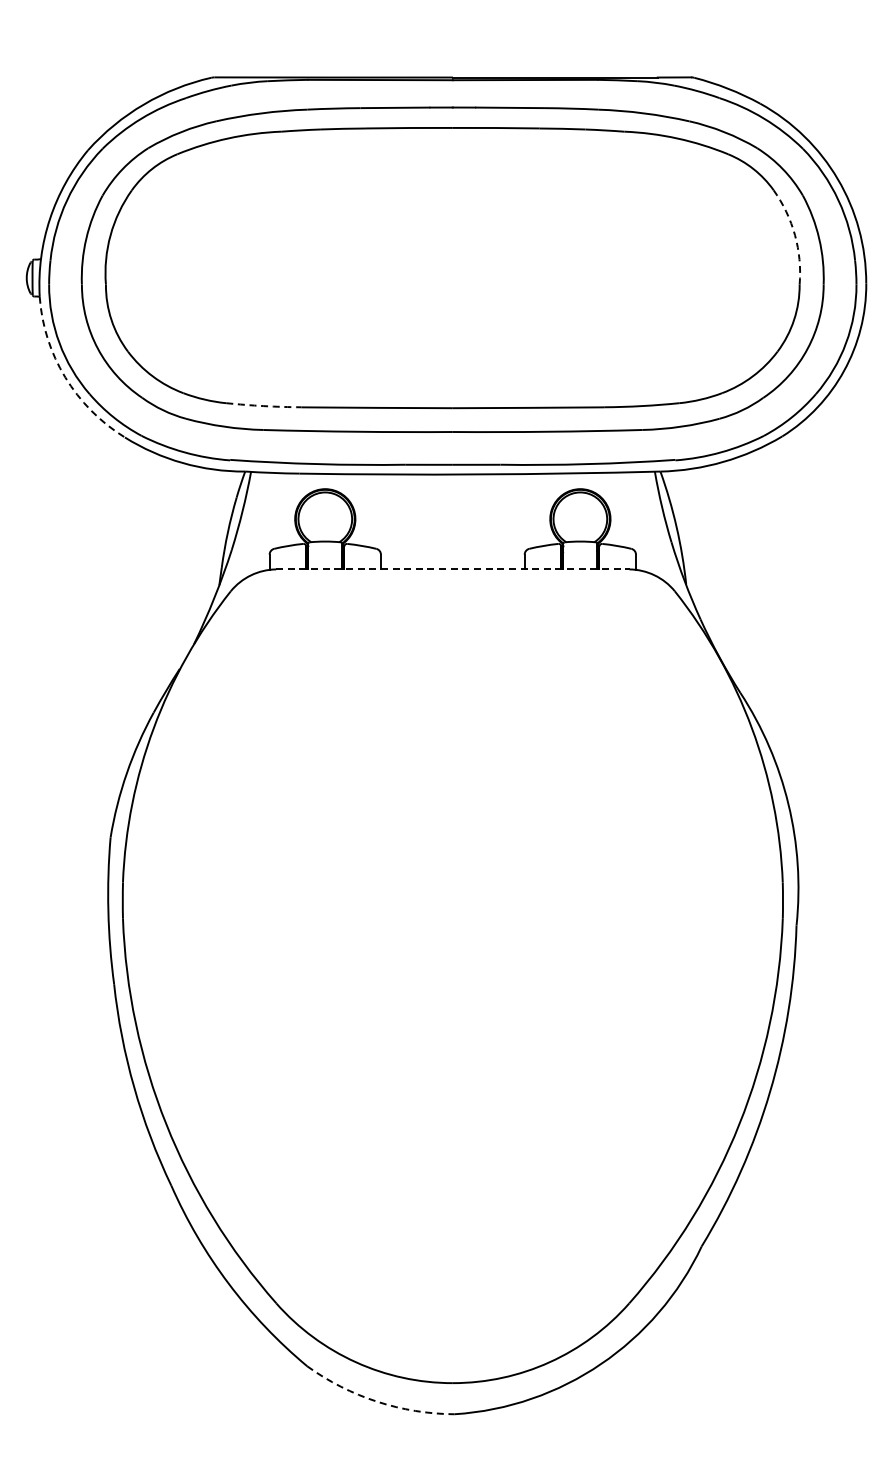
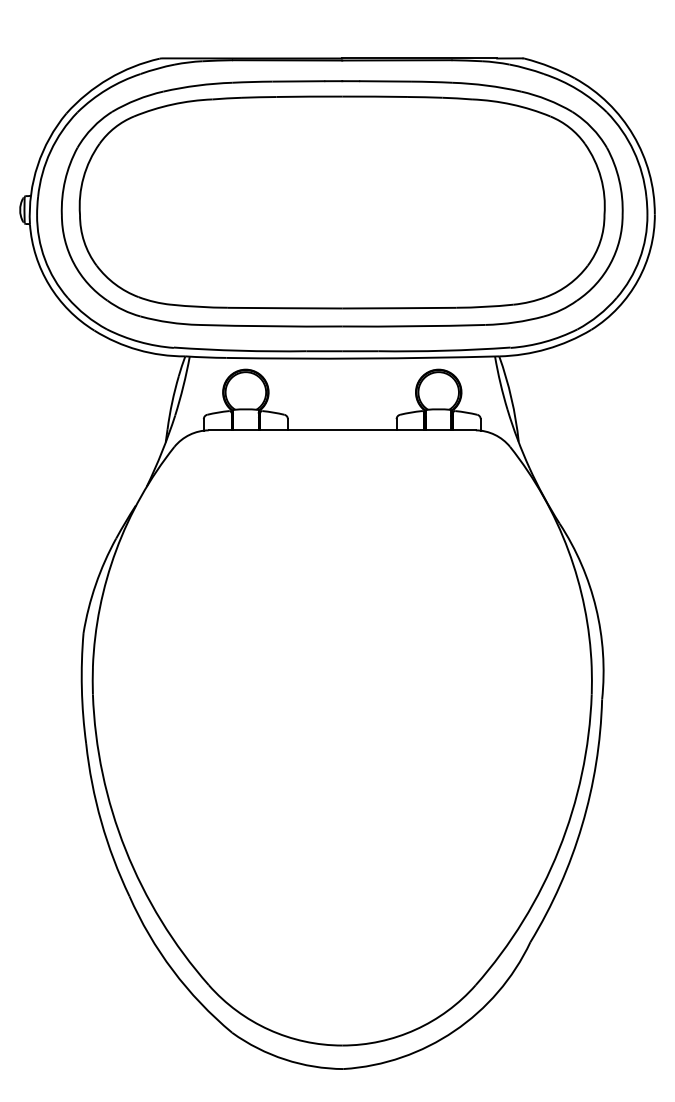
arc: (795, 235) -> (601, 177), dashed -> solid
arc: (65, 377) -> (49, 285), dashed -> solid
arc: (263, 406) -> (199, 307), dashed -> solid
line: (452, 569) -> (342, 430), dashed -> solid
arc: (377, 1401) -> (285, 1059), dashed -> solid

